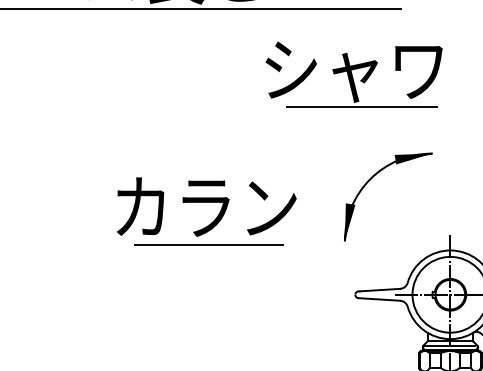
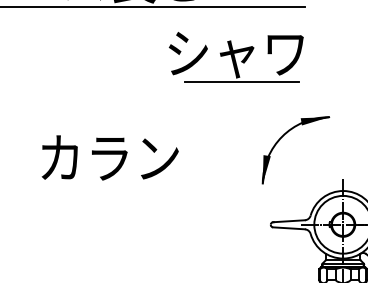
part: (353, 74) -> (235, 56), moved
text: (206, 206) -> (110, 157), moved
line: (208, 244) -> (158, 186), removed

